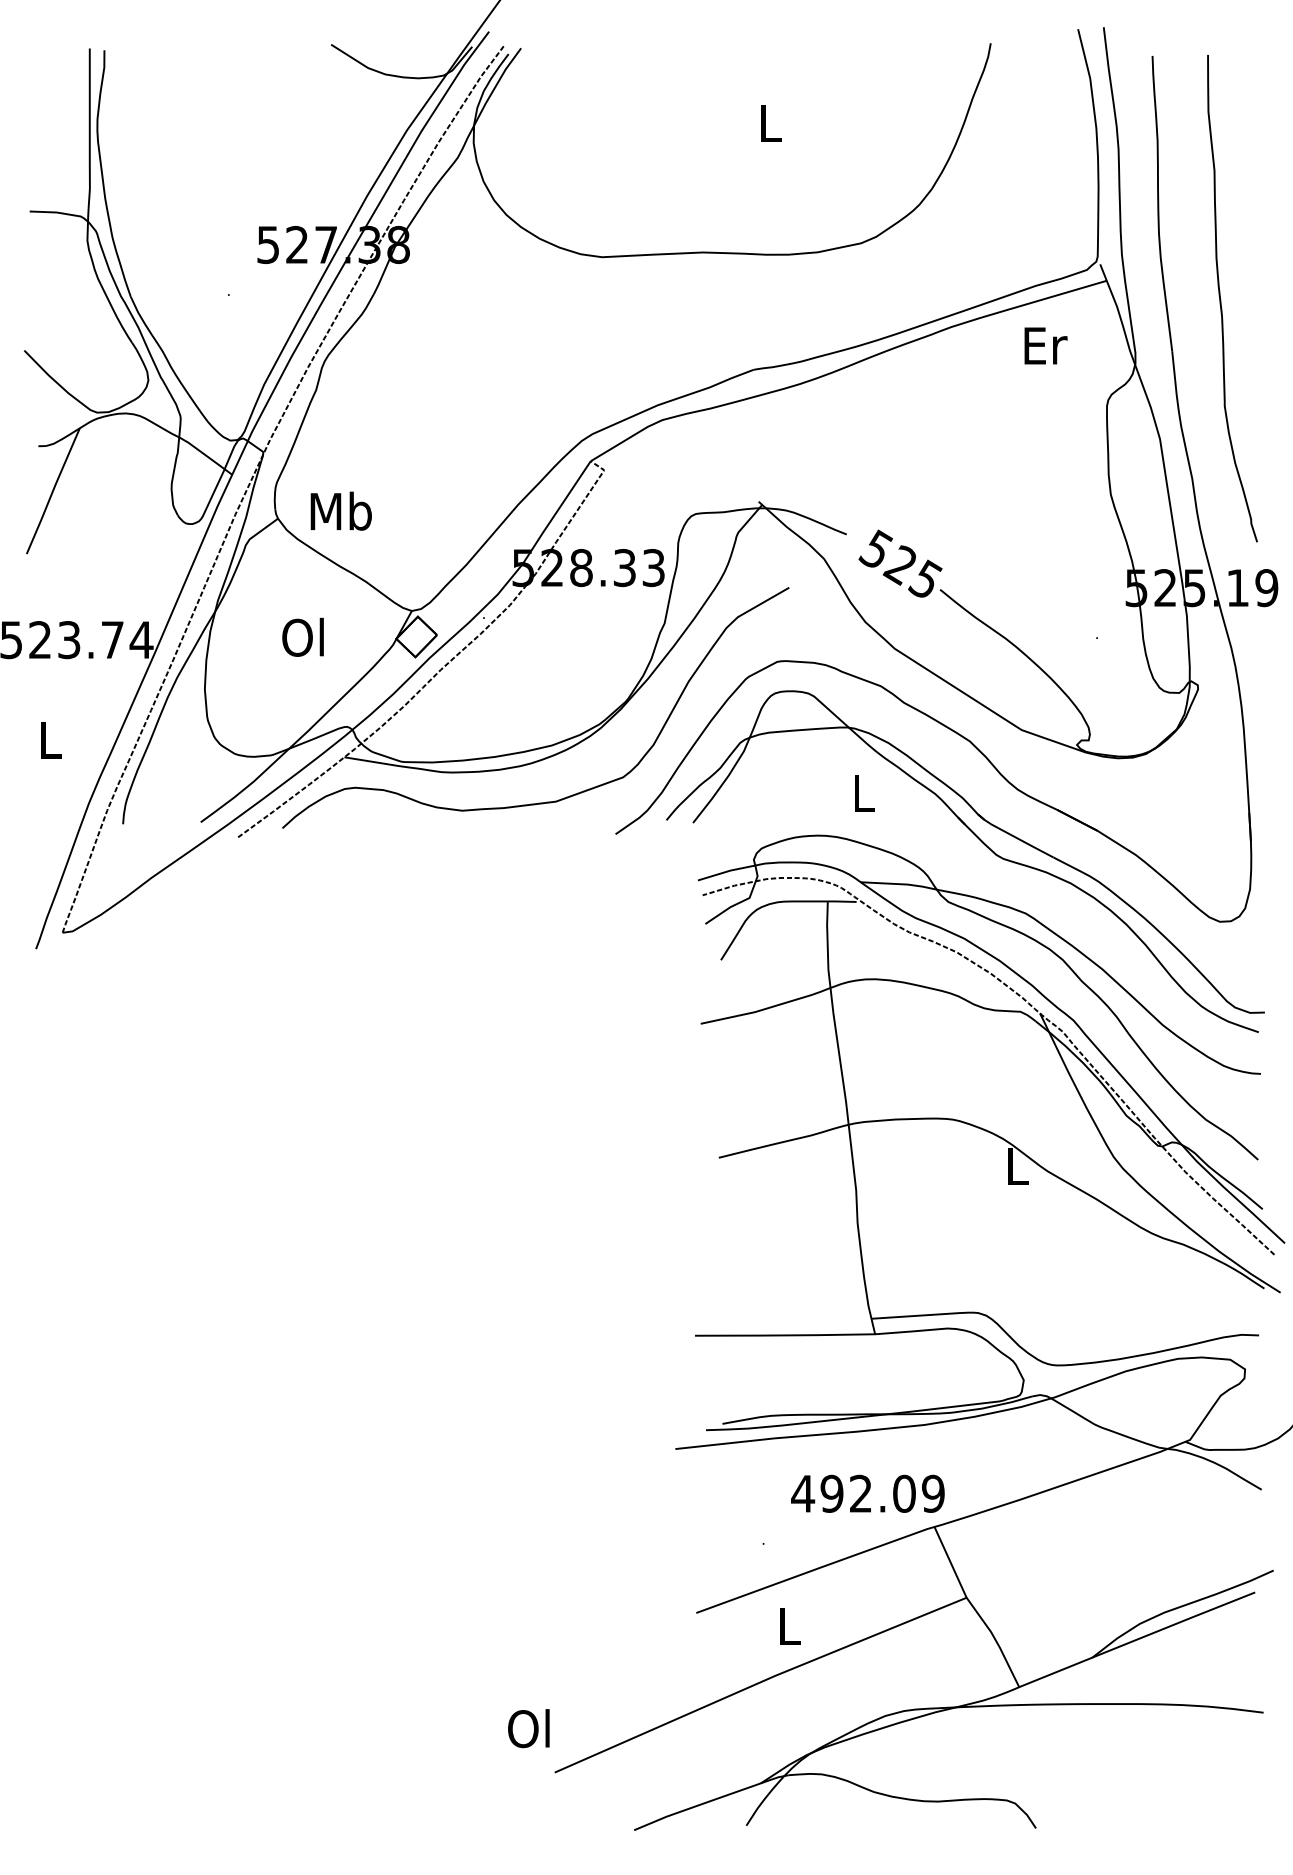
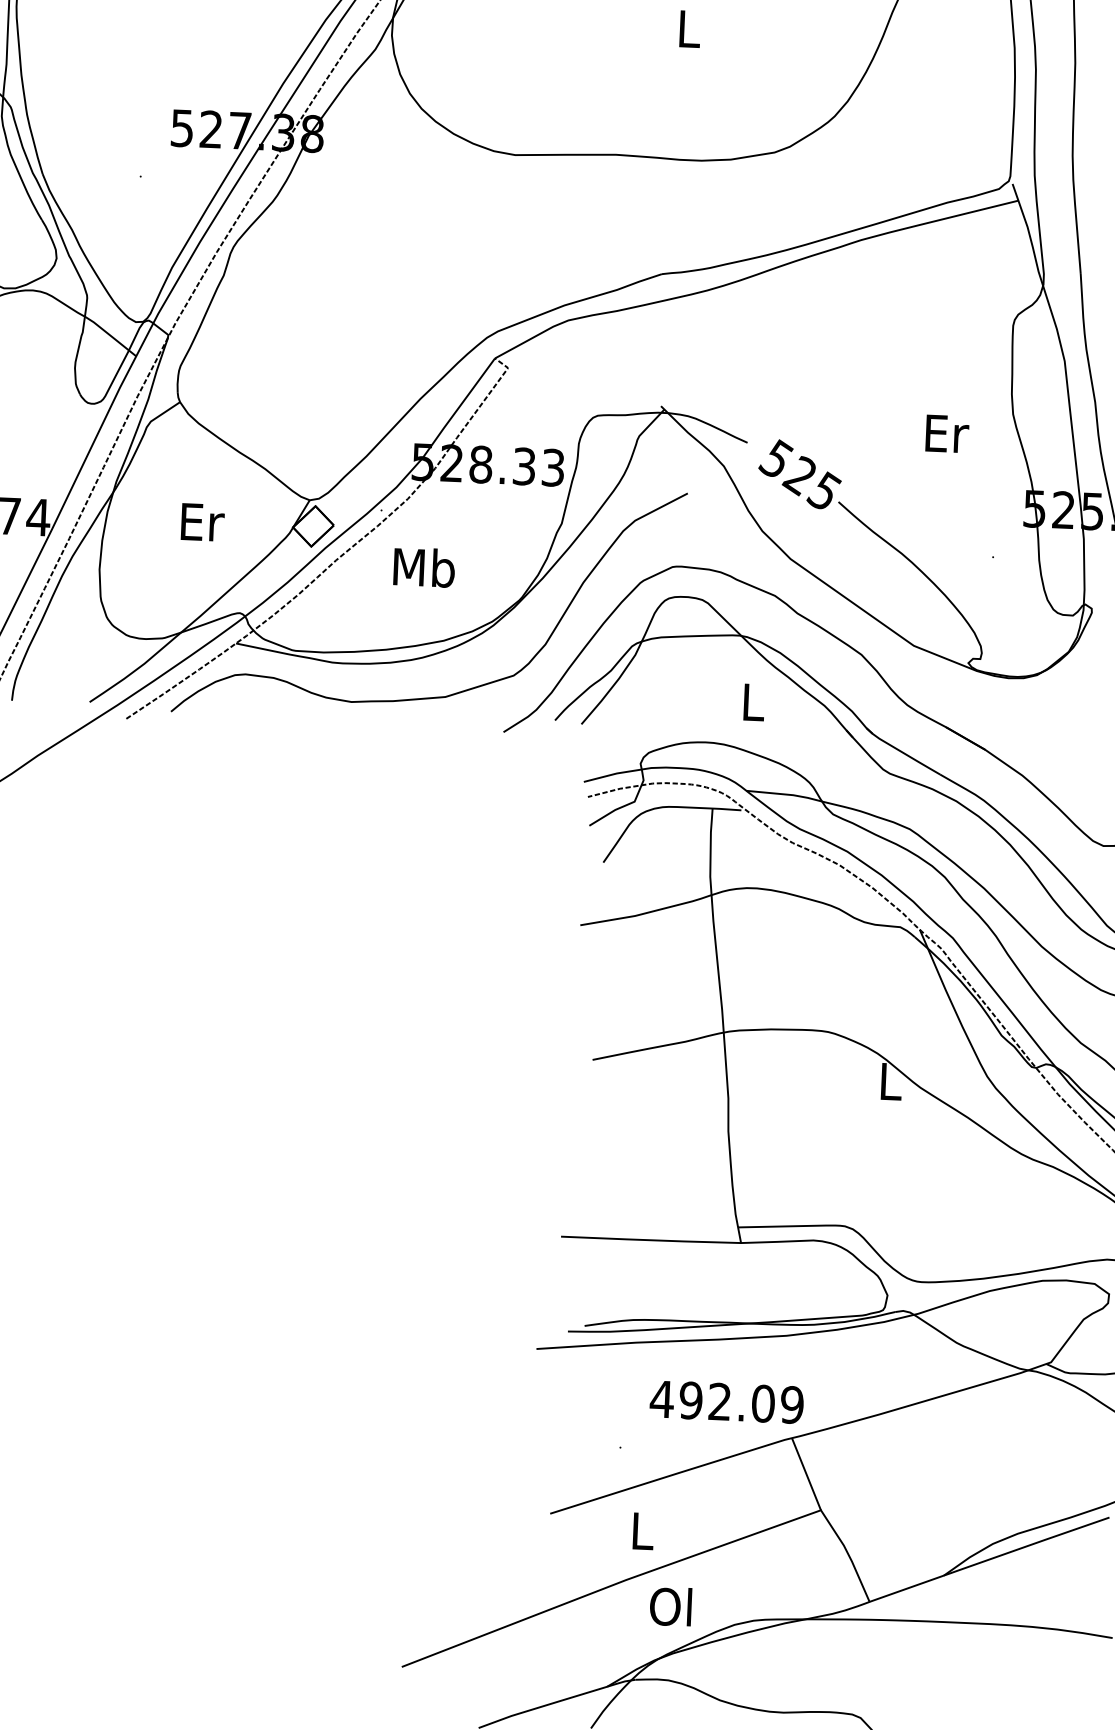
text: (1045, 345) -> (946, 433), moved
text: (340, 510) -> (423, 566), moved
text: (304, 636) -> (201, 521), Ol -> Er
text: (528, 1728) -> (670, 1606), moved

